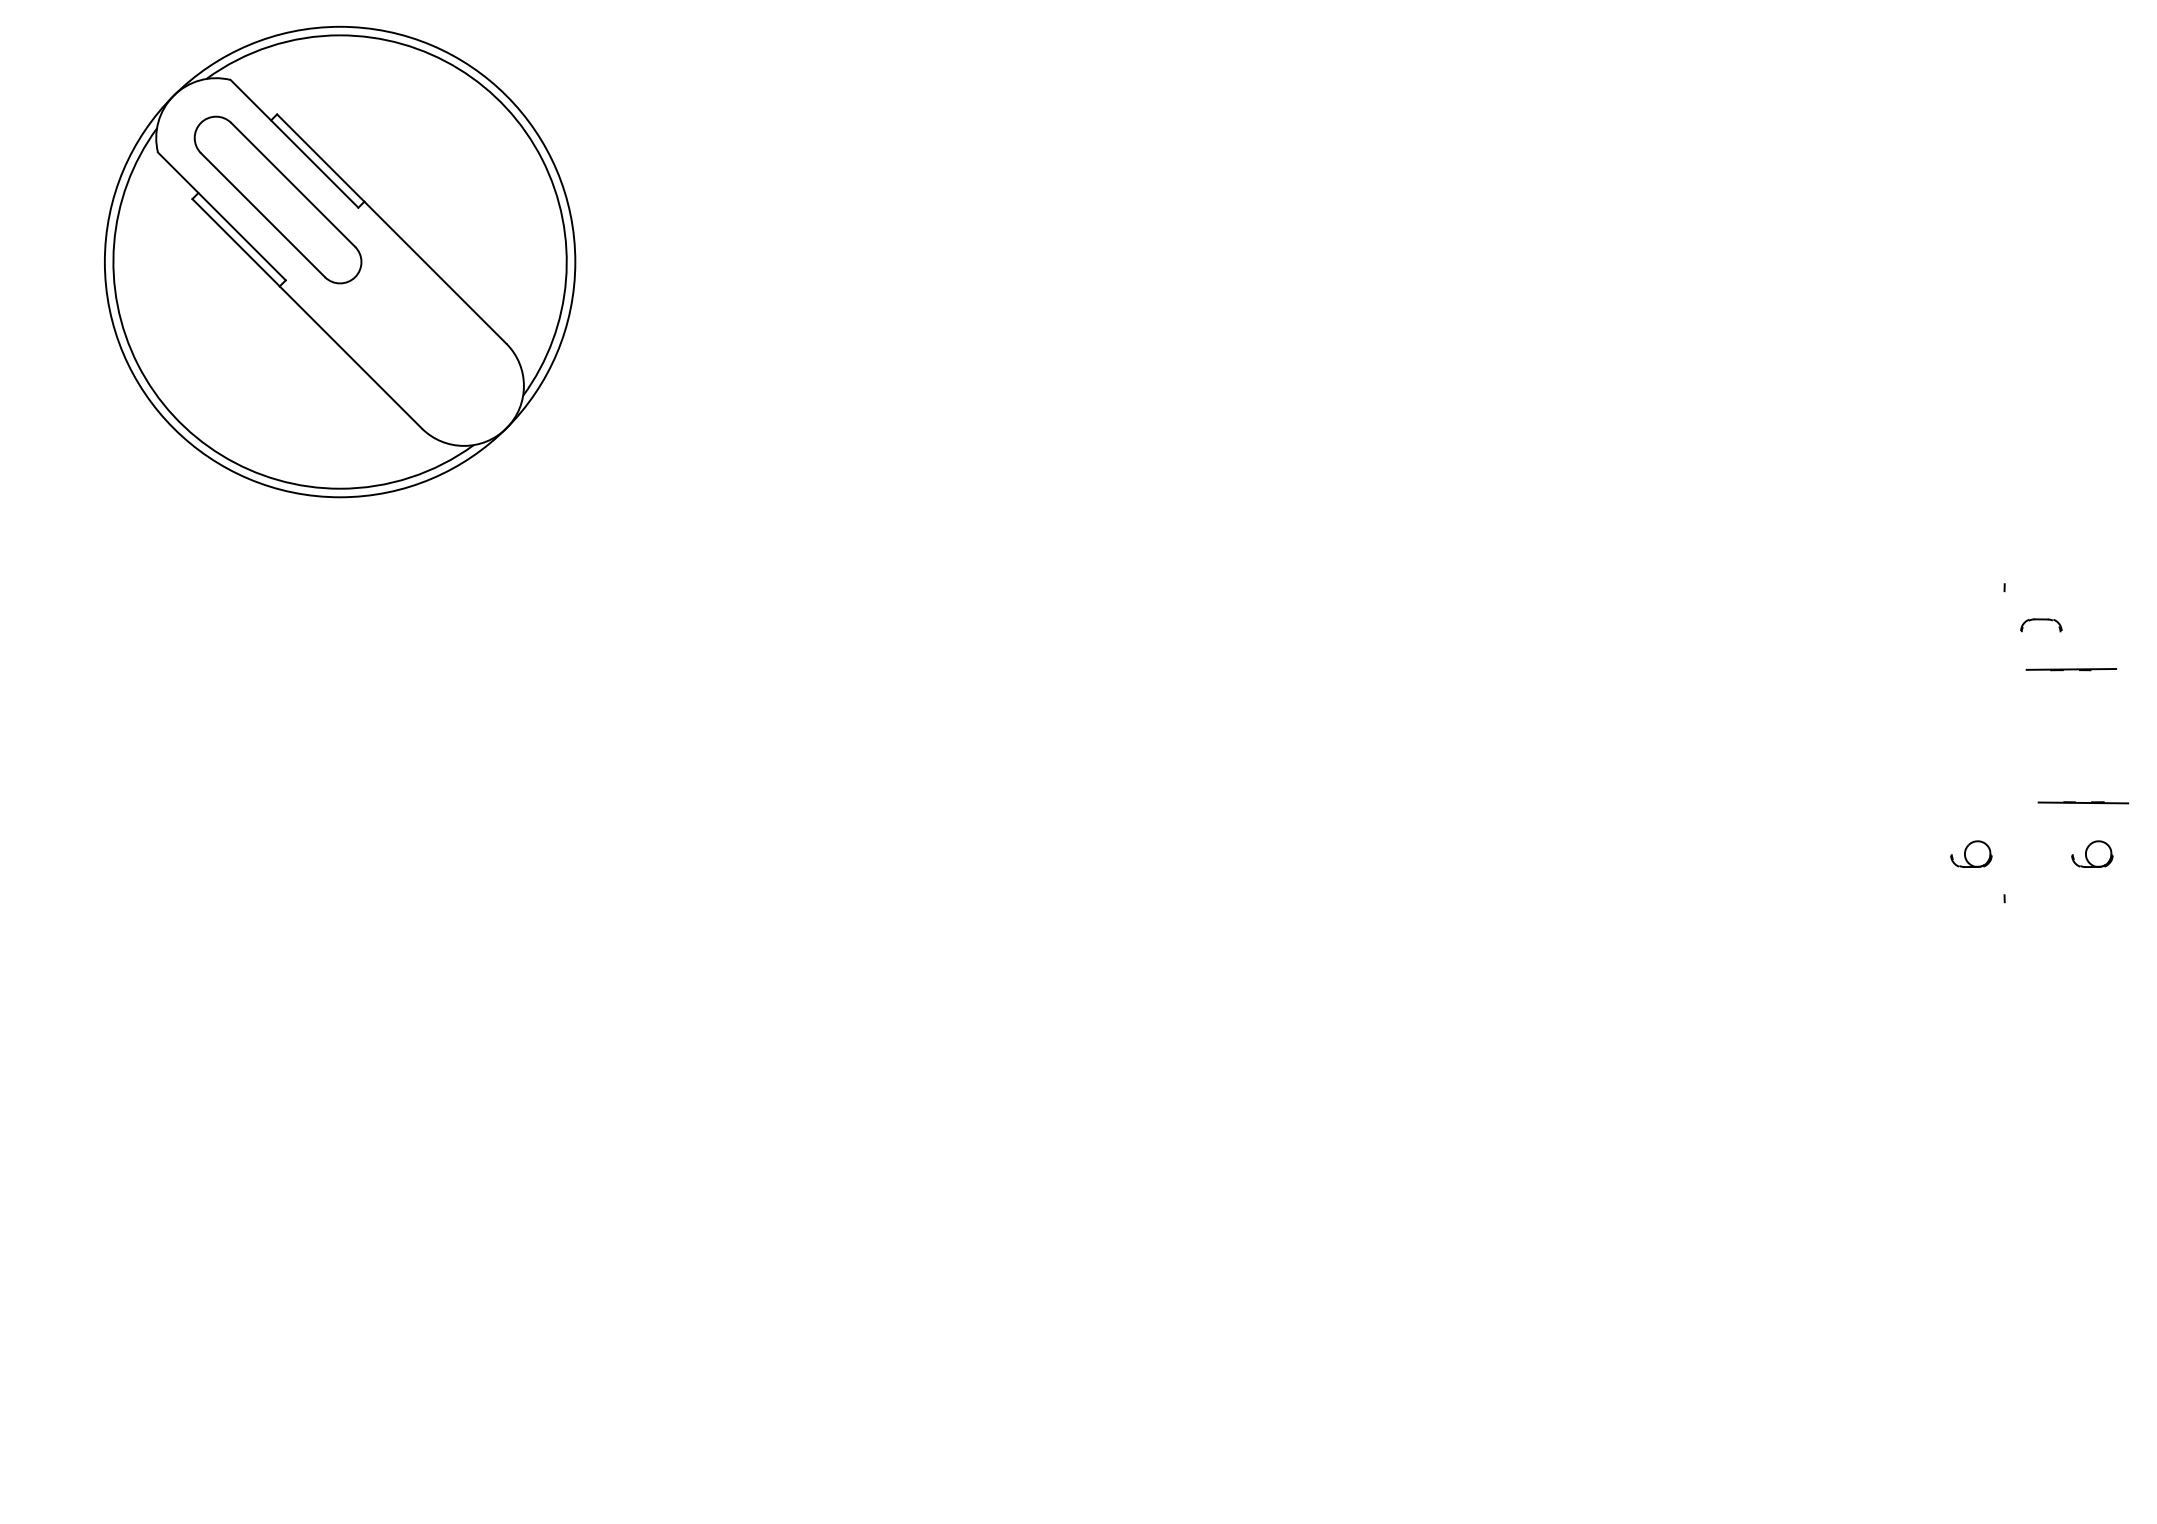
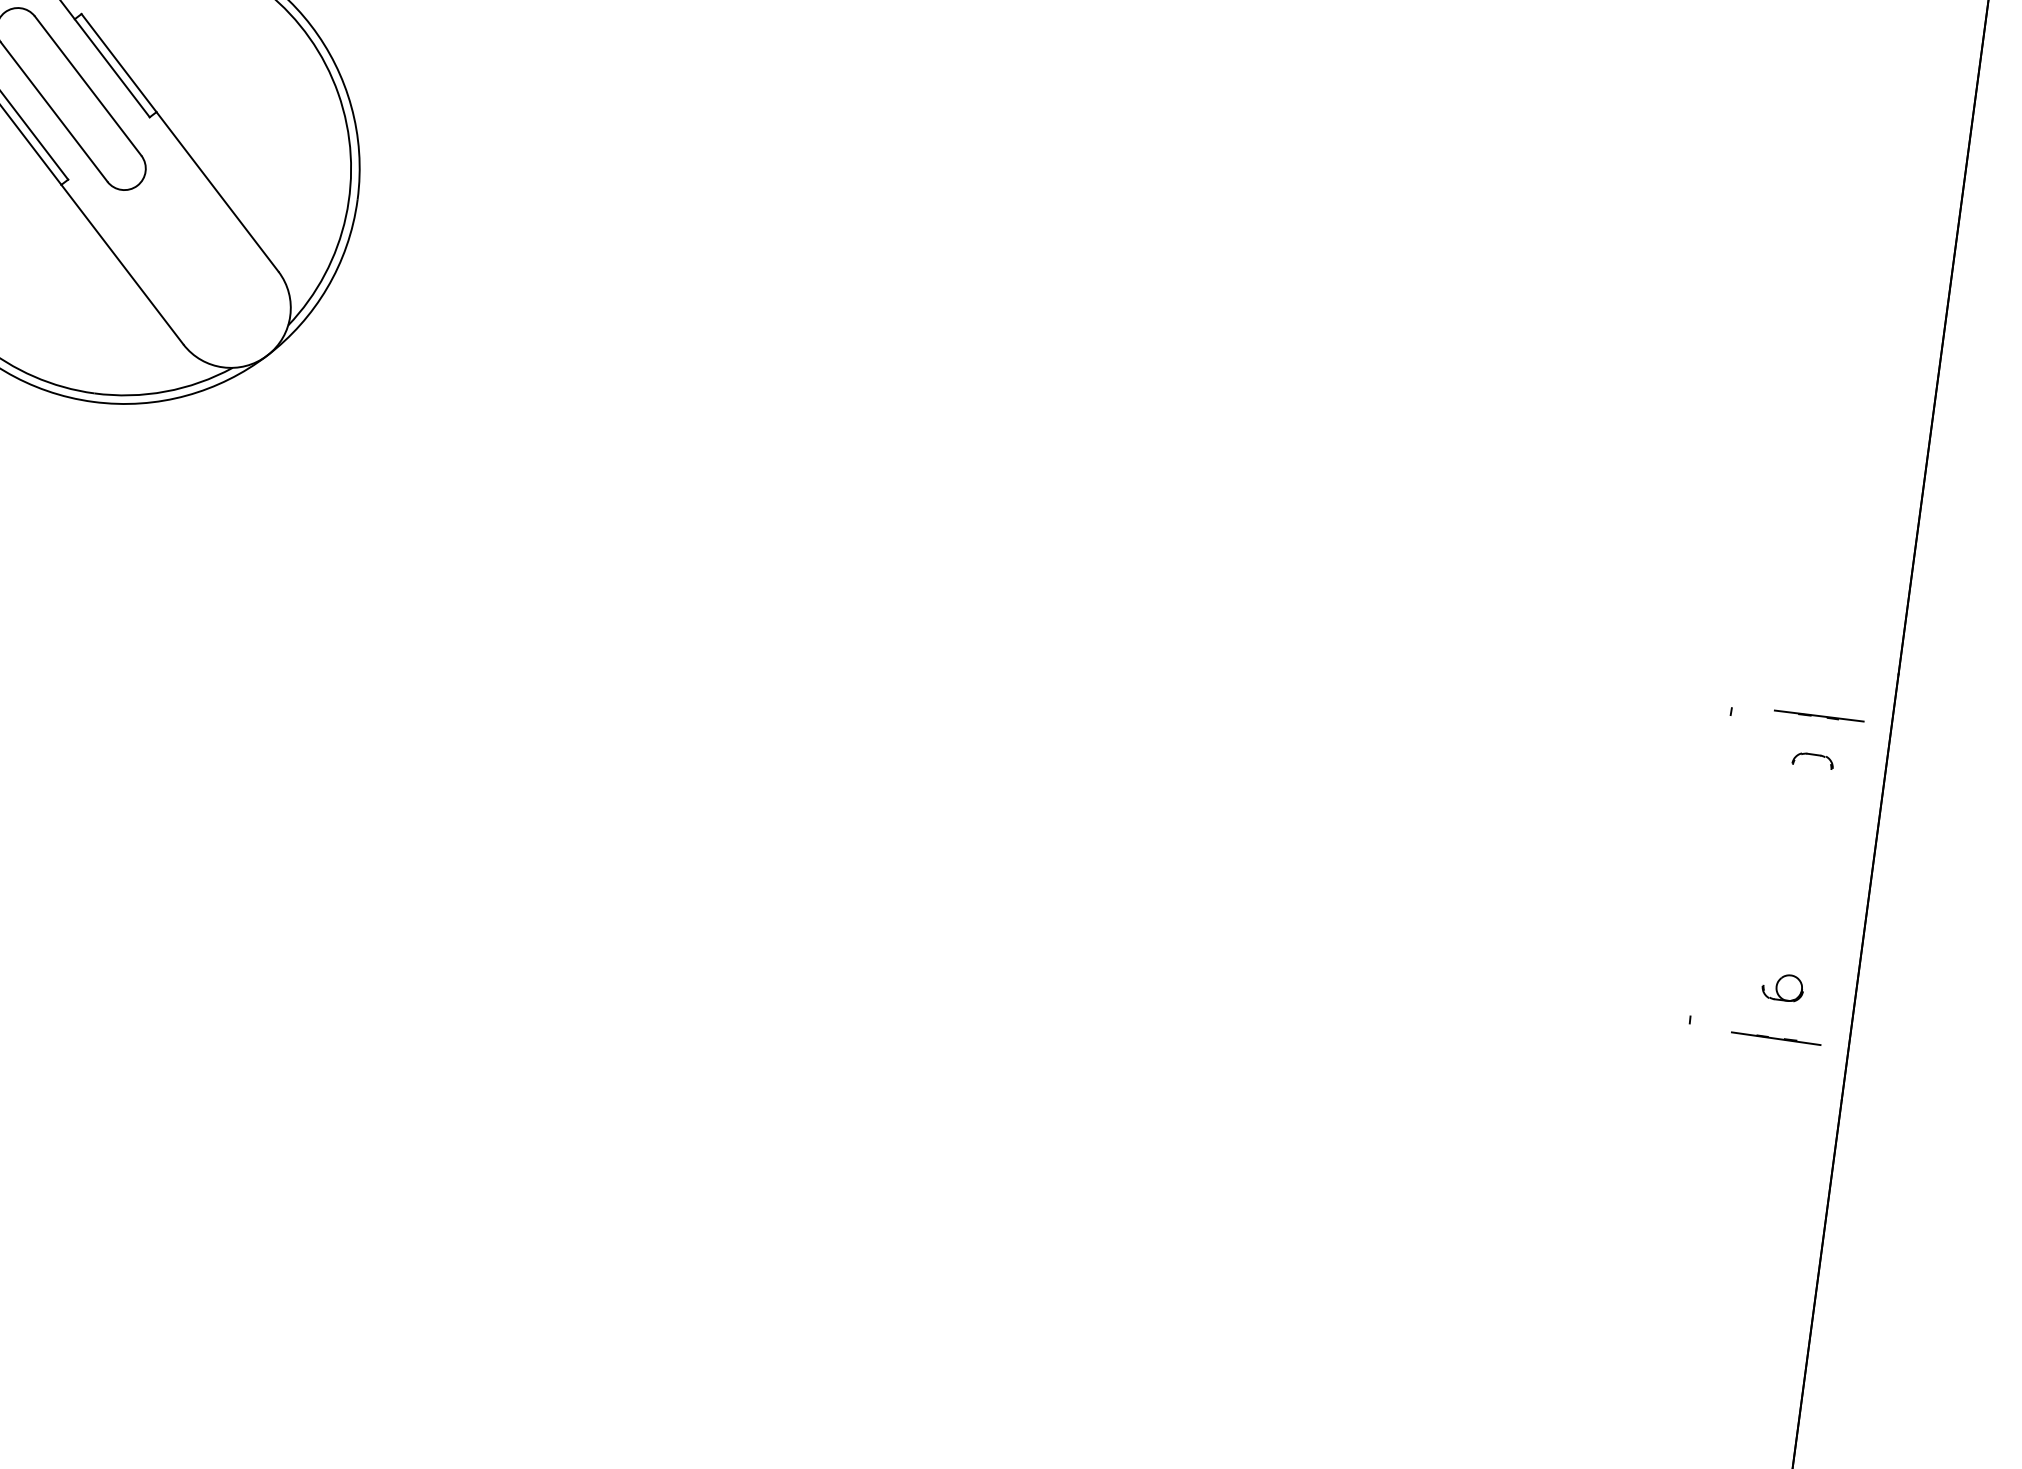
part: (2041, 625) -> (1813, 760), moved
line: (2071, 669) -> (1819, 716), moved
line: (2083, 802) -> (1776, 1038), moved
part: (1971, 853) -> (1663, 970), removed

